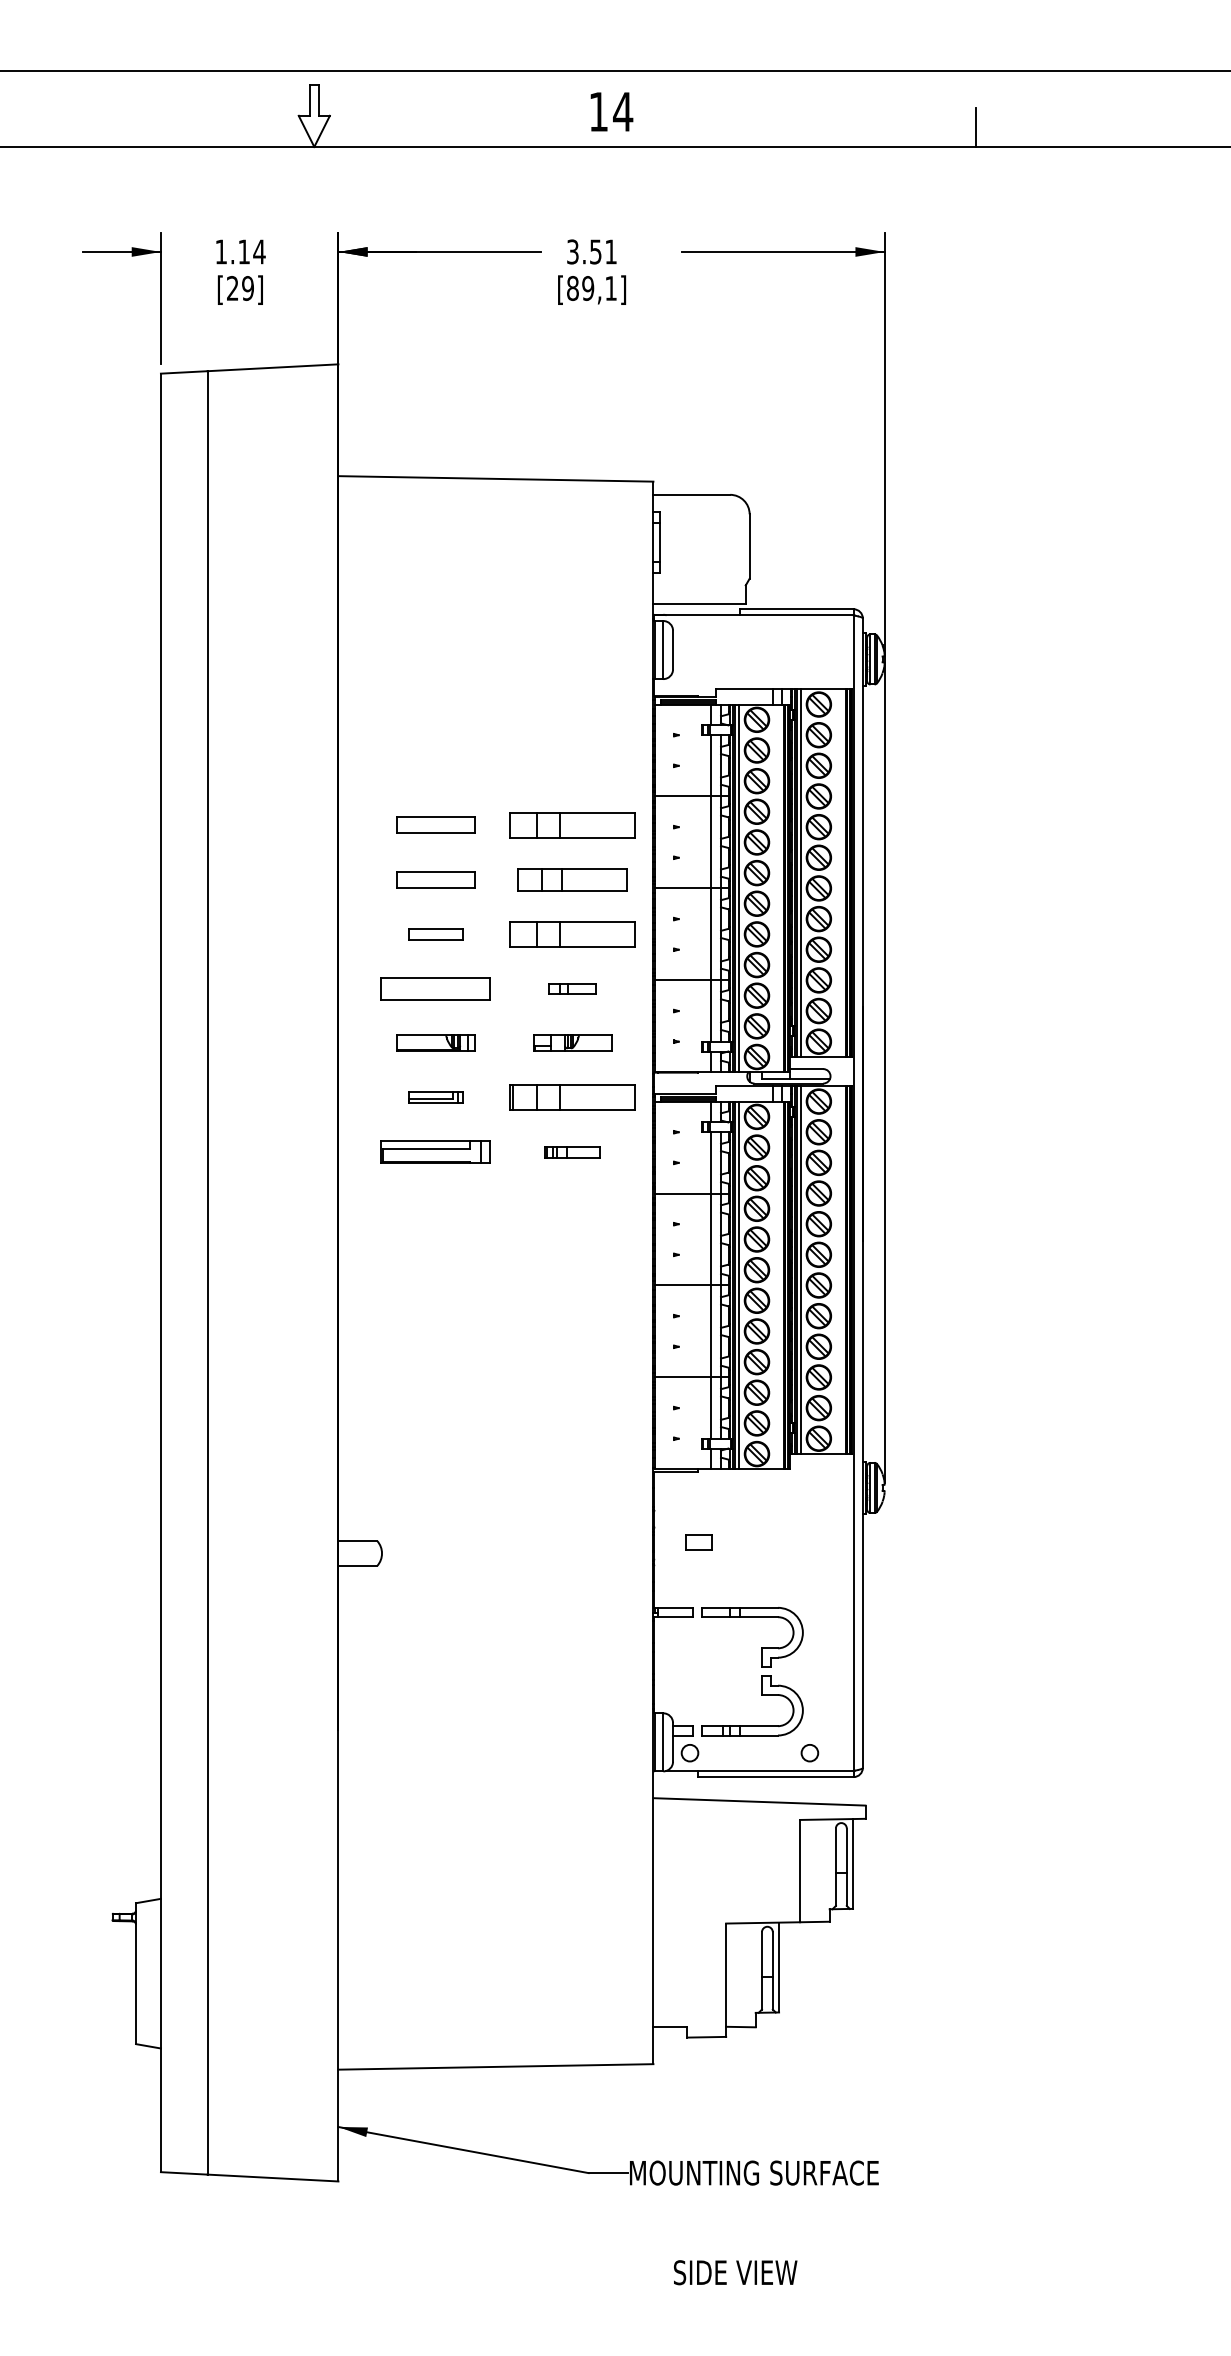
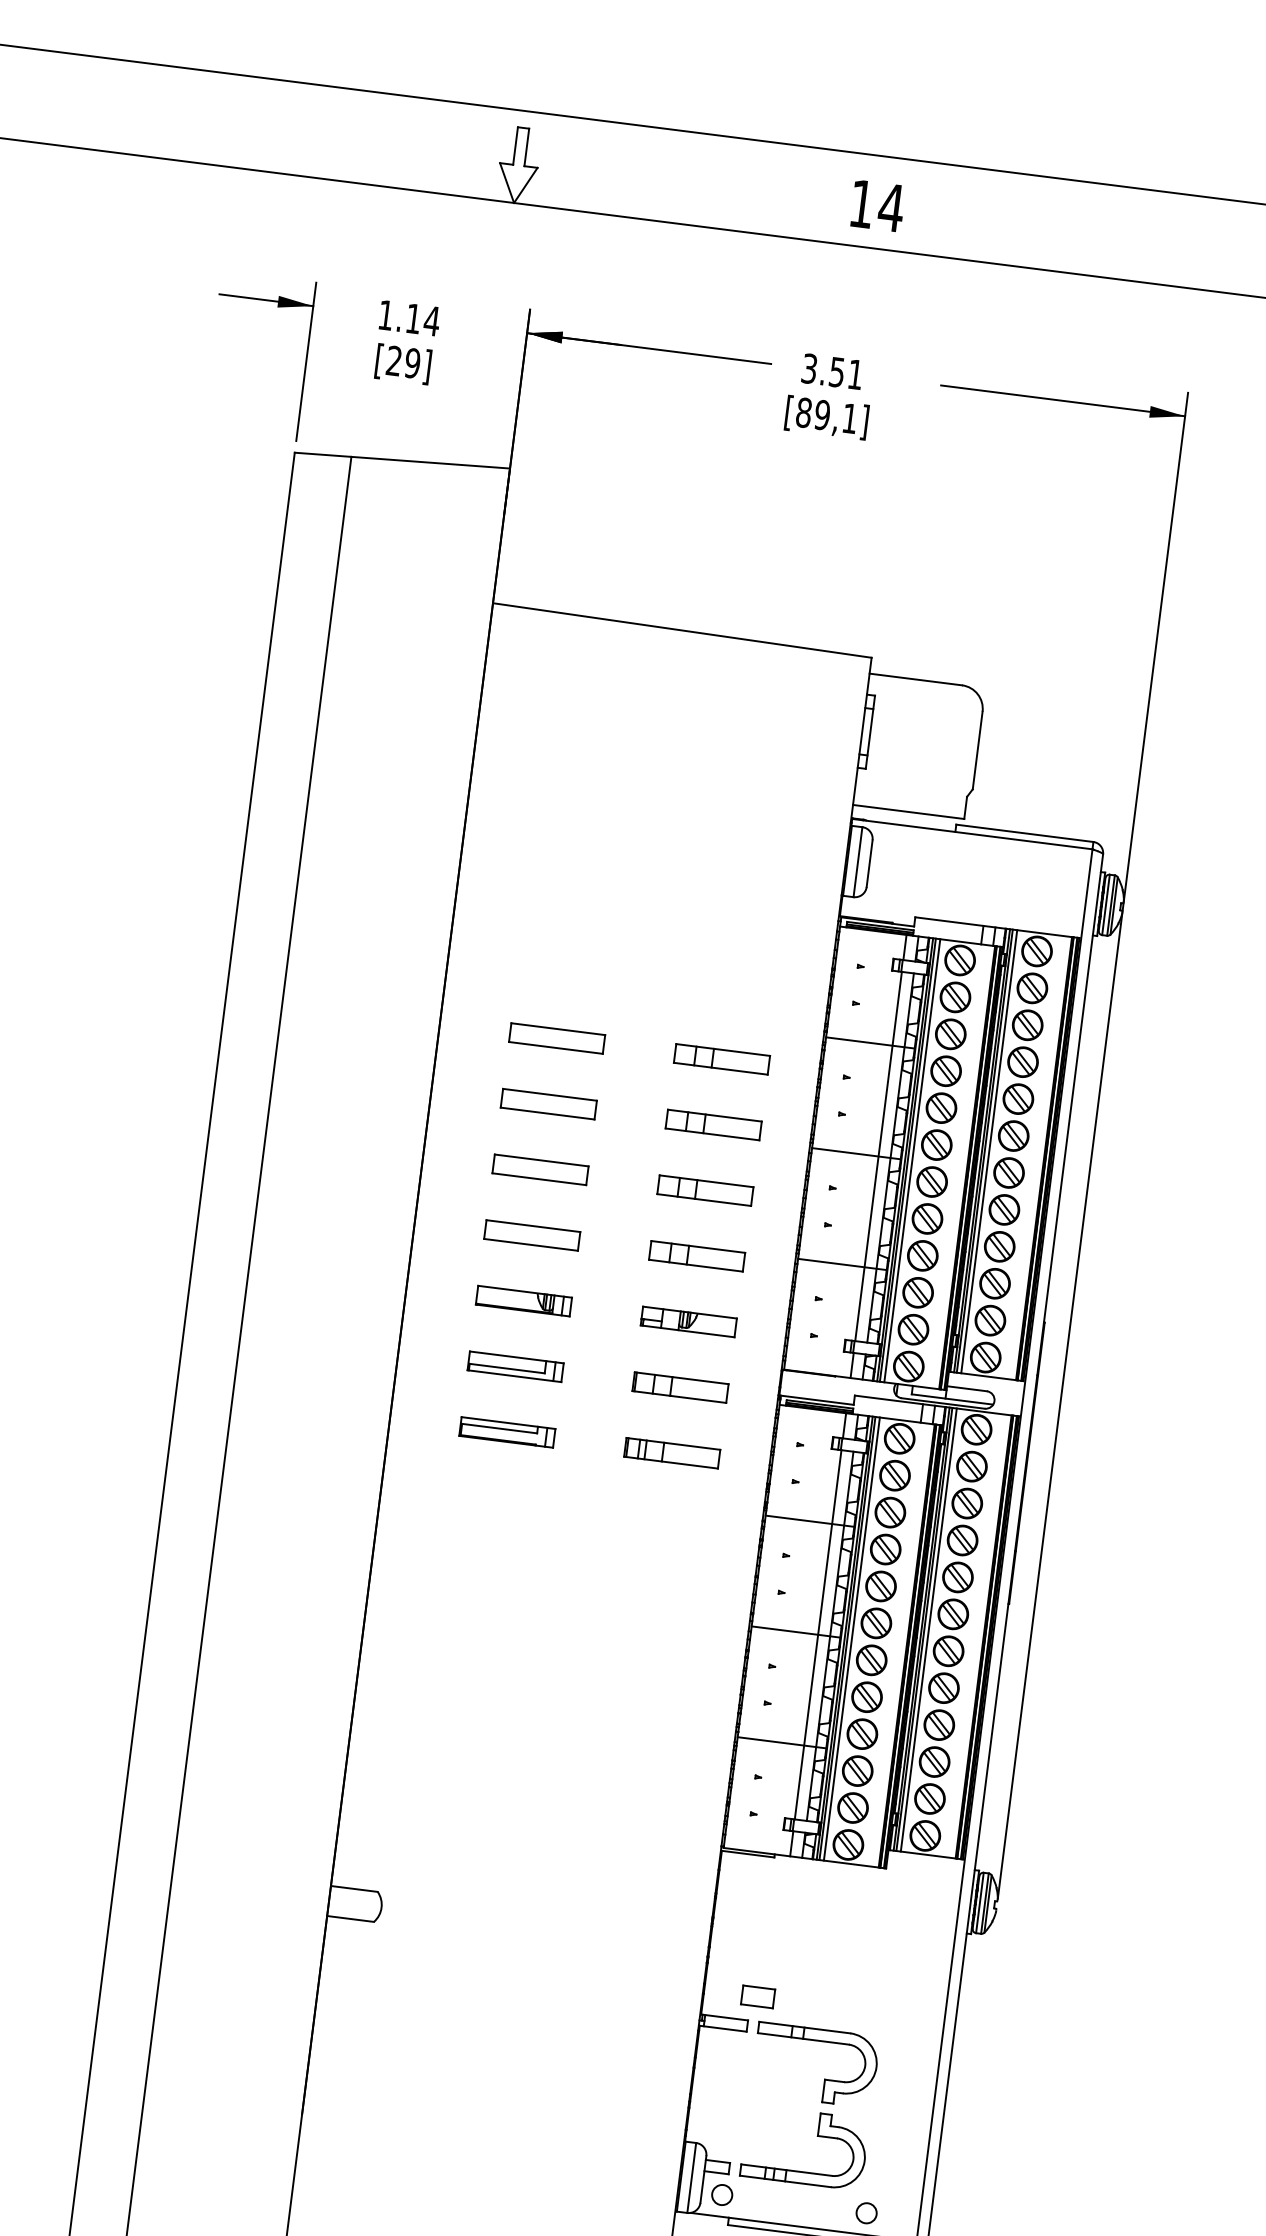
part: (572, 824) -> (721, 1058), size x0.62
part: (572, 879) -> (713, 1124), size x0.71
part: (435, 933) -> (540, 1168), size x1.43
part: (572, 933) -> (705, 1189), size x0.62
part: (435, 988) -> (531, 1235), size x0.71
part: (572, 988) -> (697, 1256), size x1.67
part: (435, 1097) -> (515, 1366), size x1.43
part: (572, 1097) -> (680, 1387), size x0.62
part: (435, 1151) -> (507, 1431), size x0.71
part: (572, 1151) -> (672, 1452), size x1.43
part: (698, 1542) -> (757, 1996), moved

